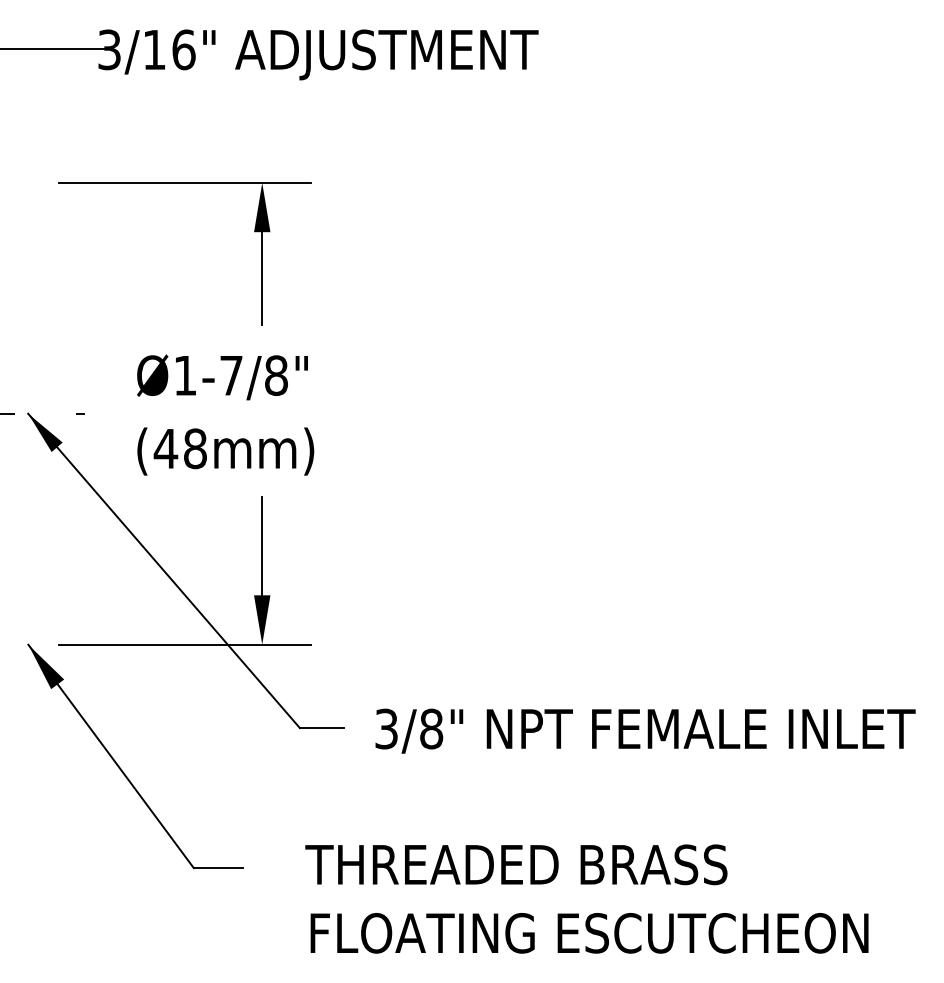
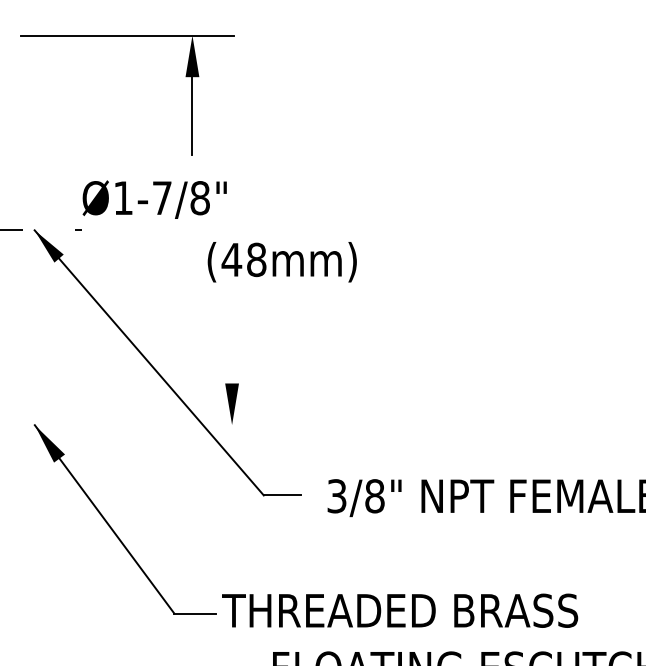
part: (184, 183) -> (126, 36), moved
text: (222, 377) -> (154, 199), moved
text: (225, 451) -> (282, 262), moved
line: (262, 546) -> (232, 342), removed
line: (184, 644) -> (166, 424), removed
text: (516, 864) -> (400, 610), moved

